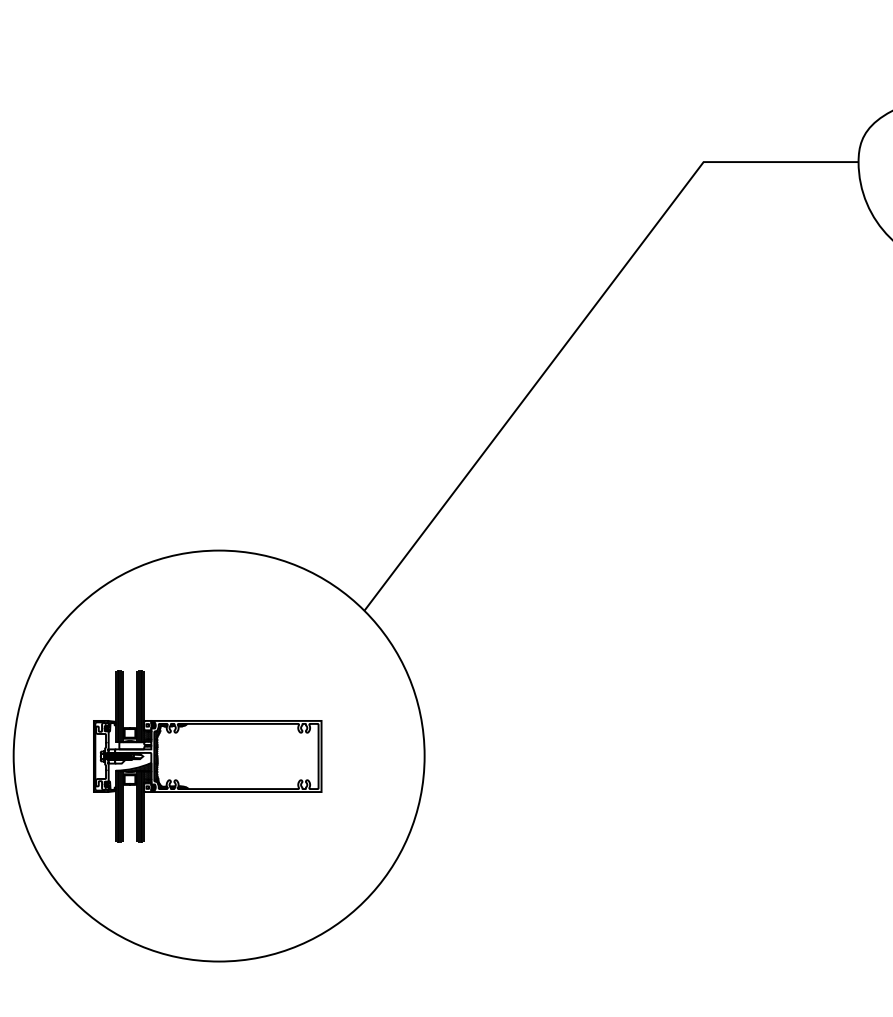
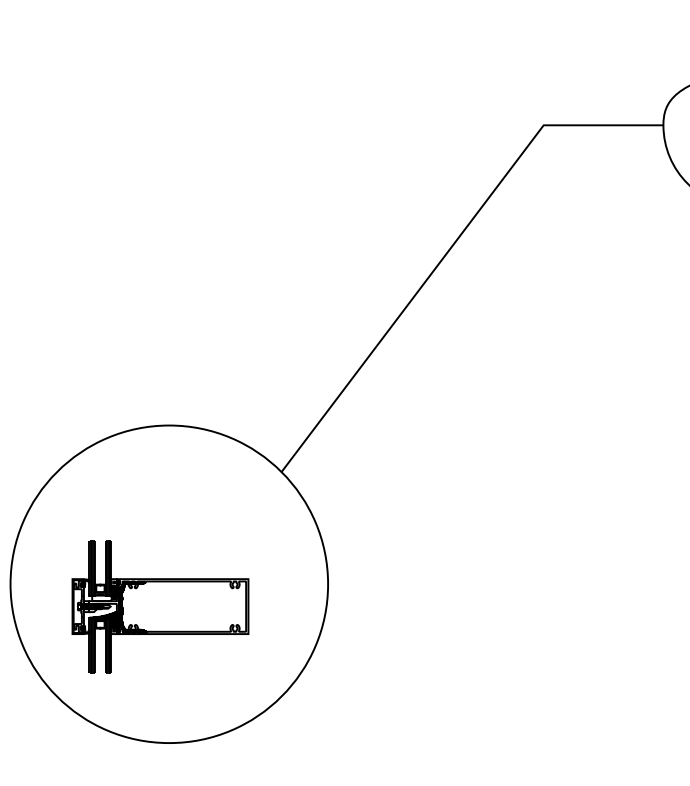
part: (207, 756) -> (160, 606), moved

